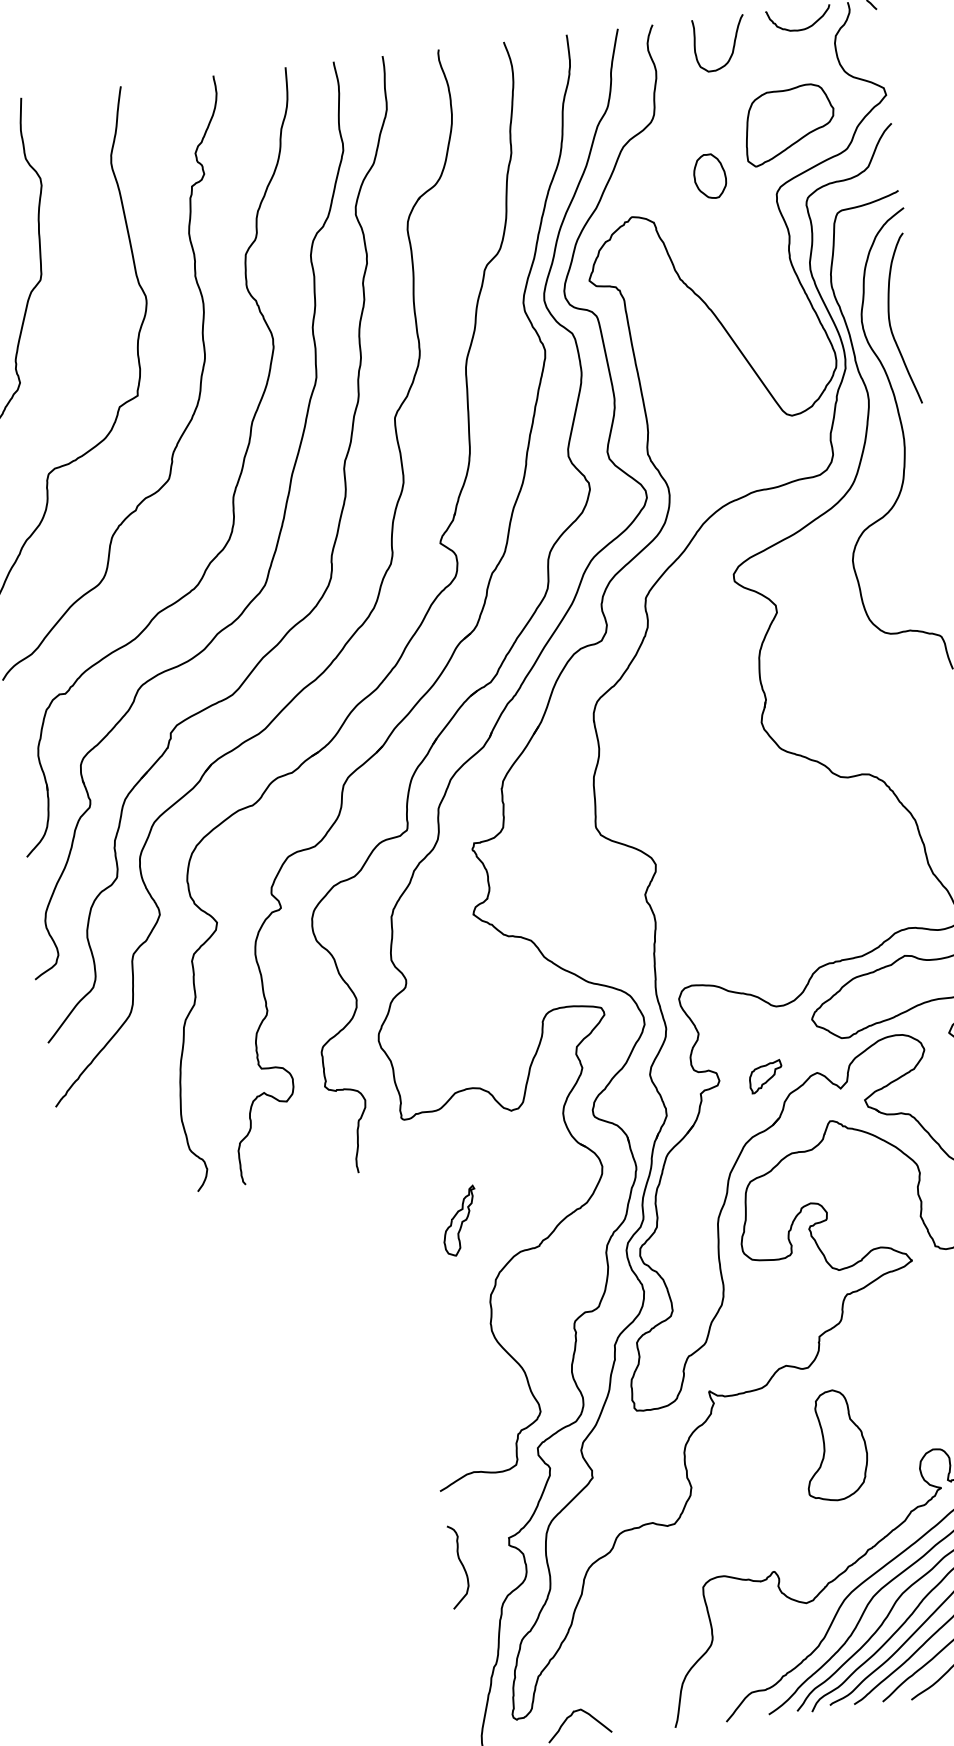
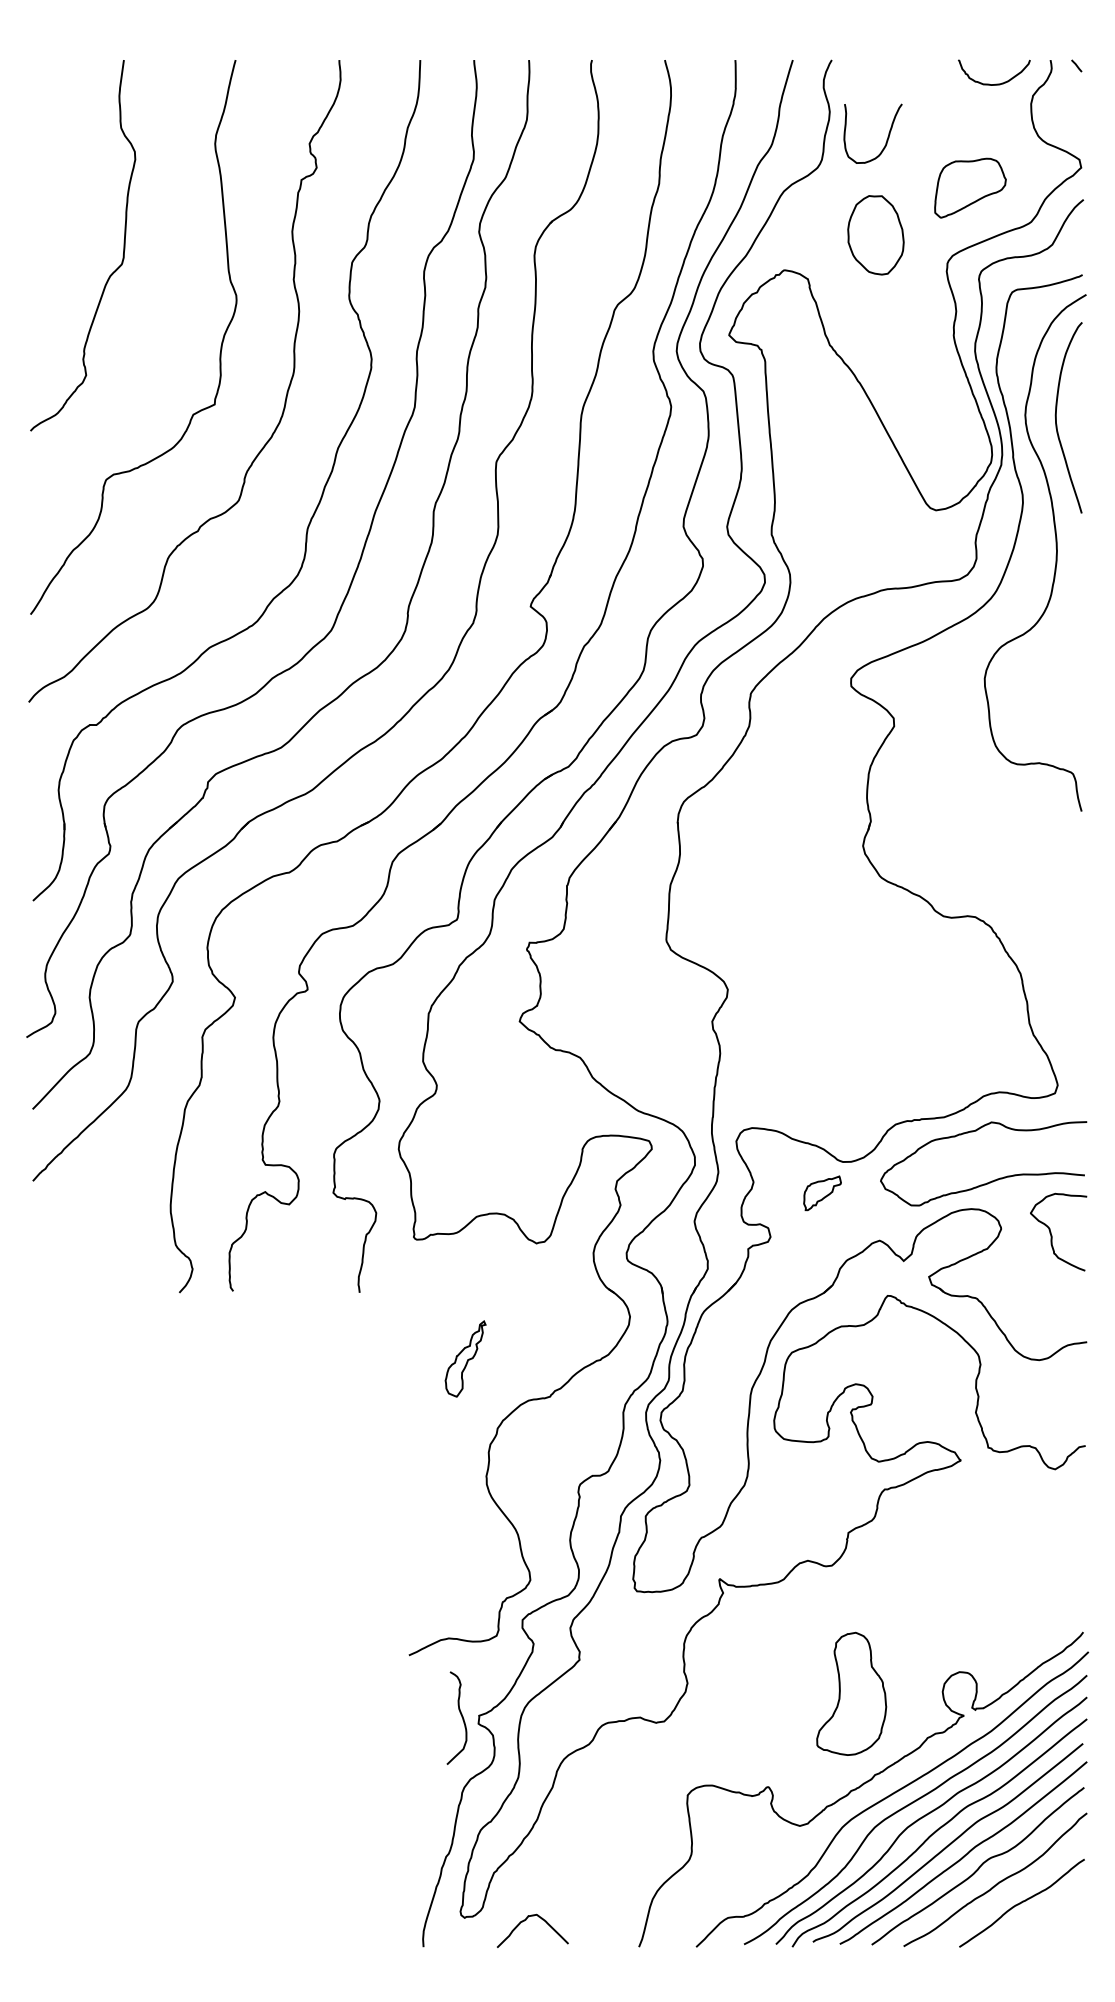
curve: (732, 47) -> (886, 139), moved
part: (789, 125) -> (970, 188), size x0.7
part: (709, 175) -> (875, 234), size x1.6
part: (765, 1076) -> (822, 1193), moved
part: (834, 1444) -> (851, 1693), moved
curve: (460, 1563) -> (460, 1714), moved

